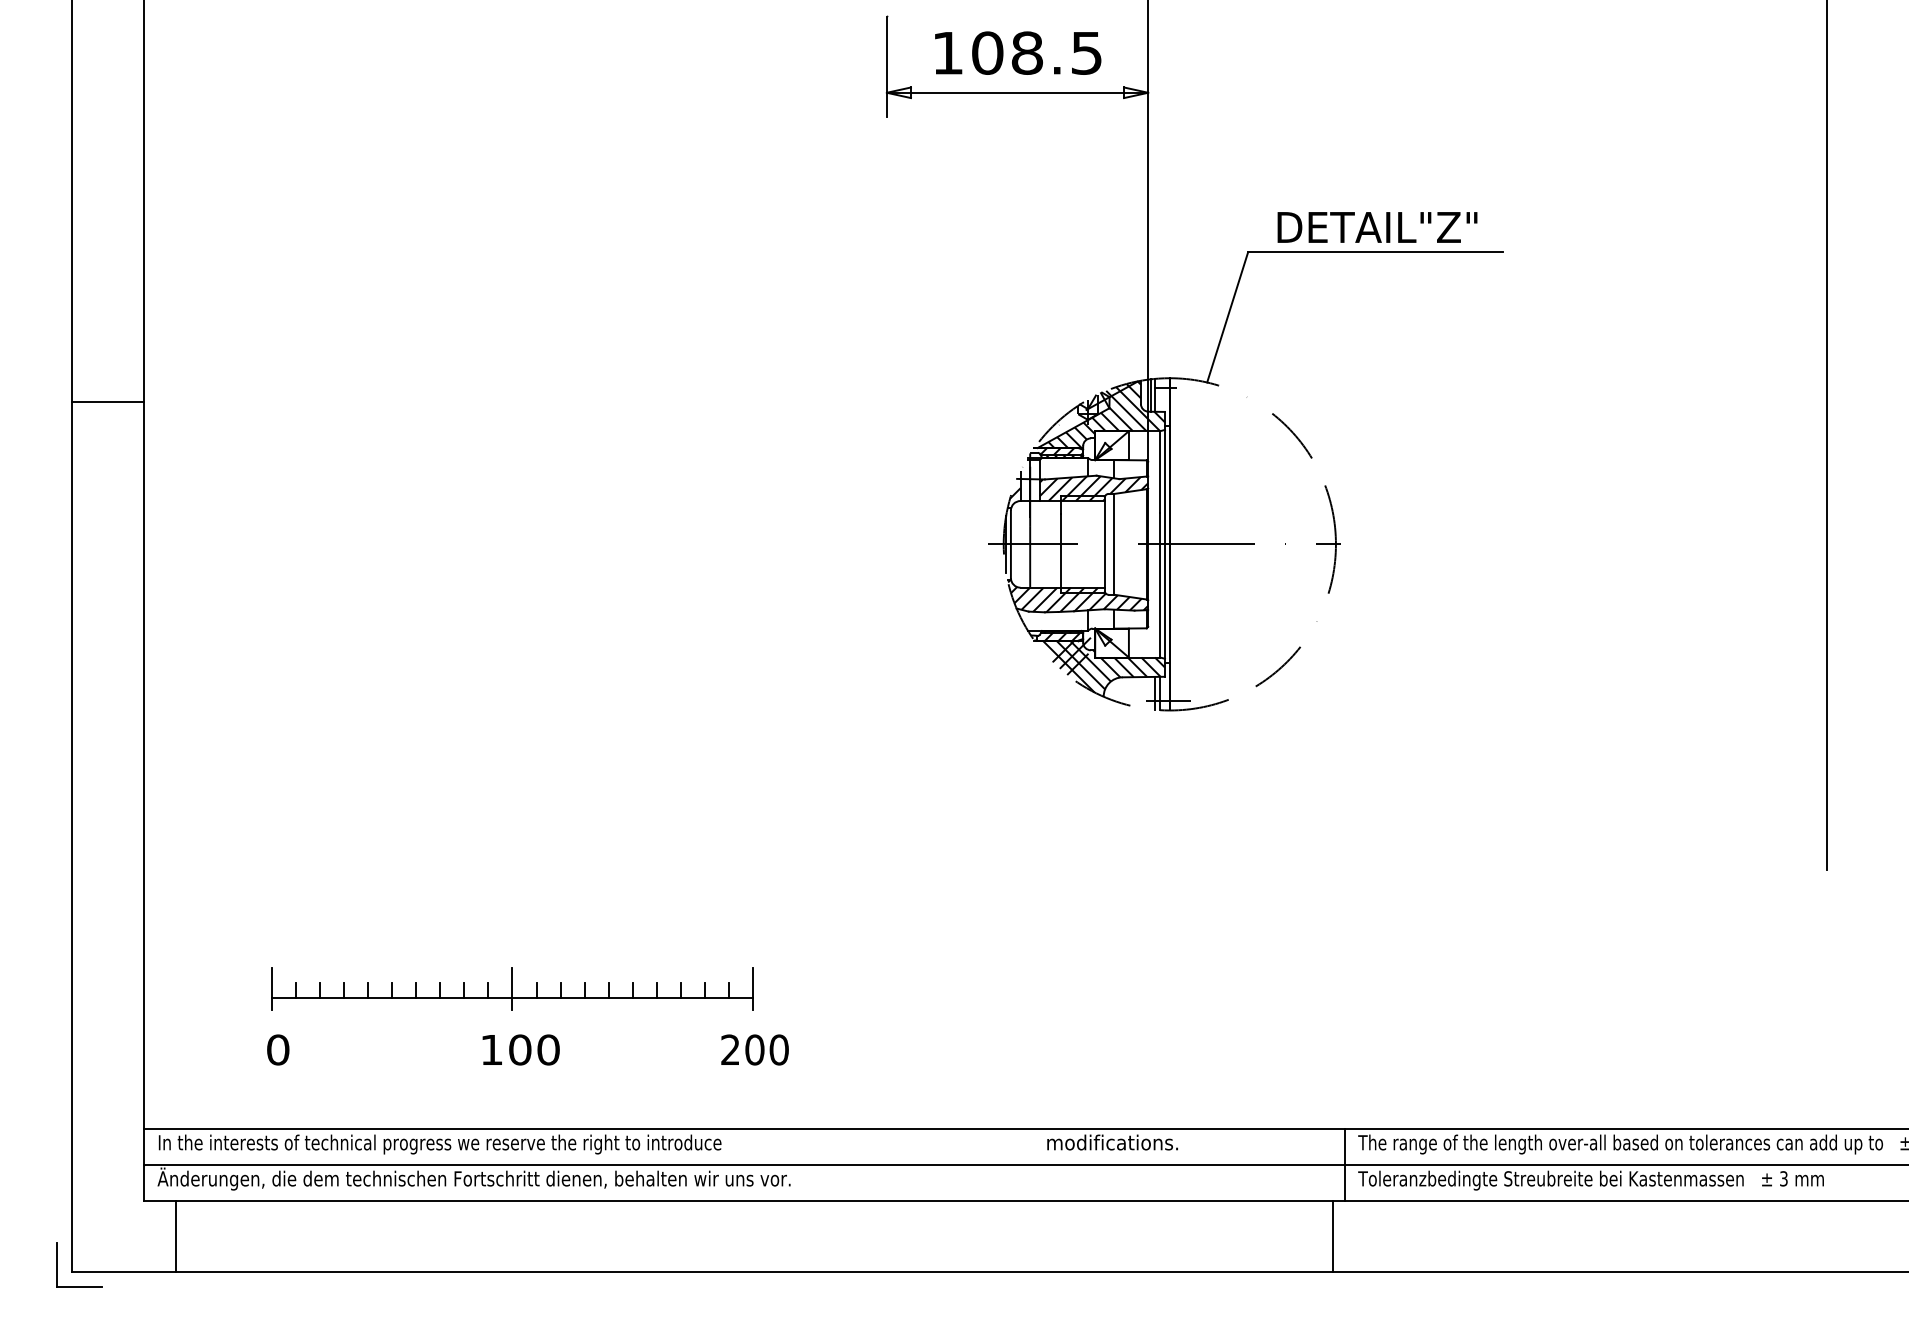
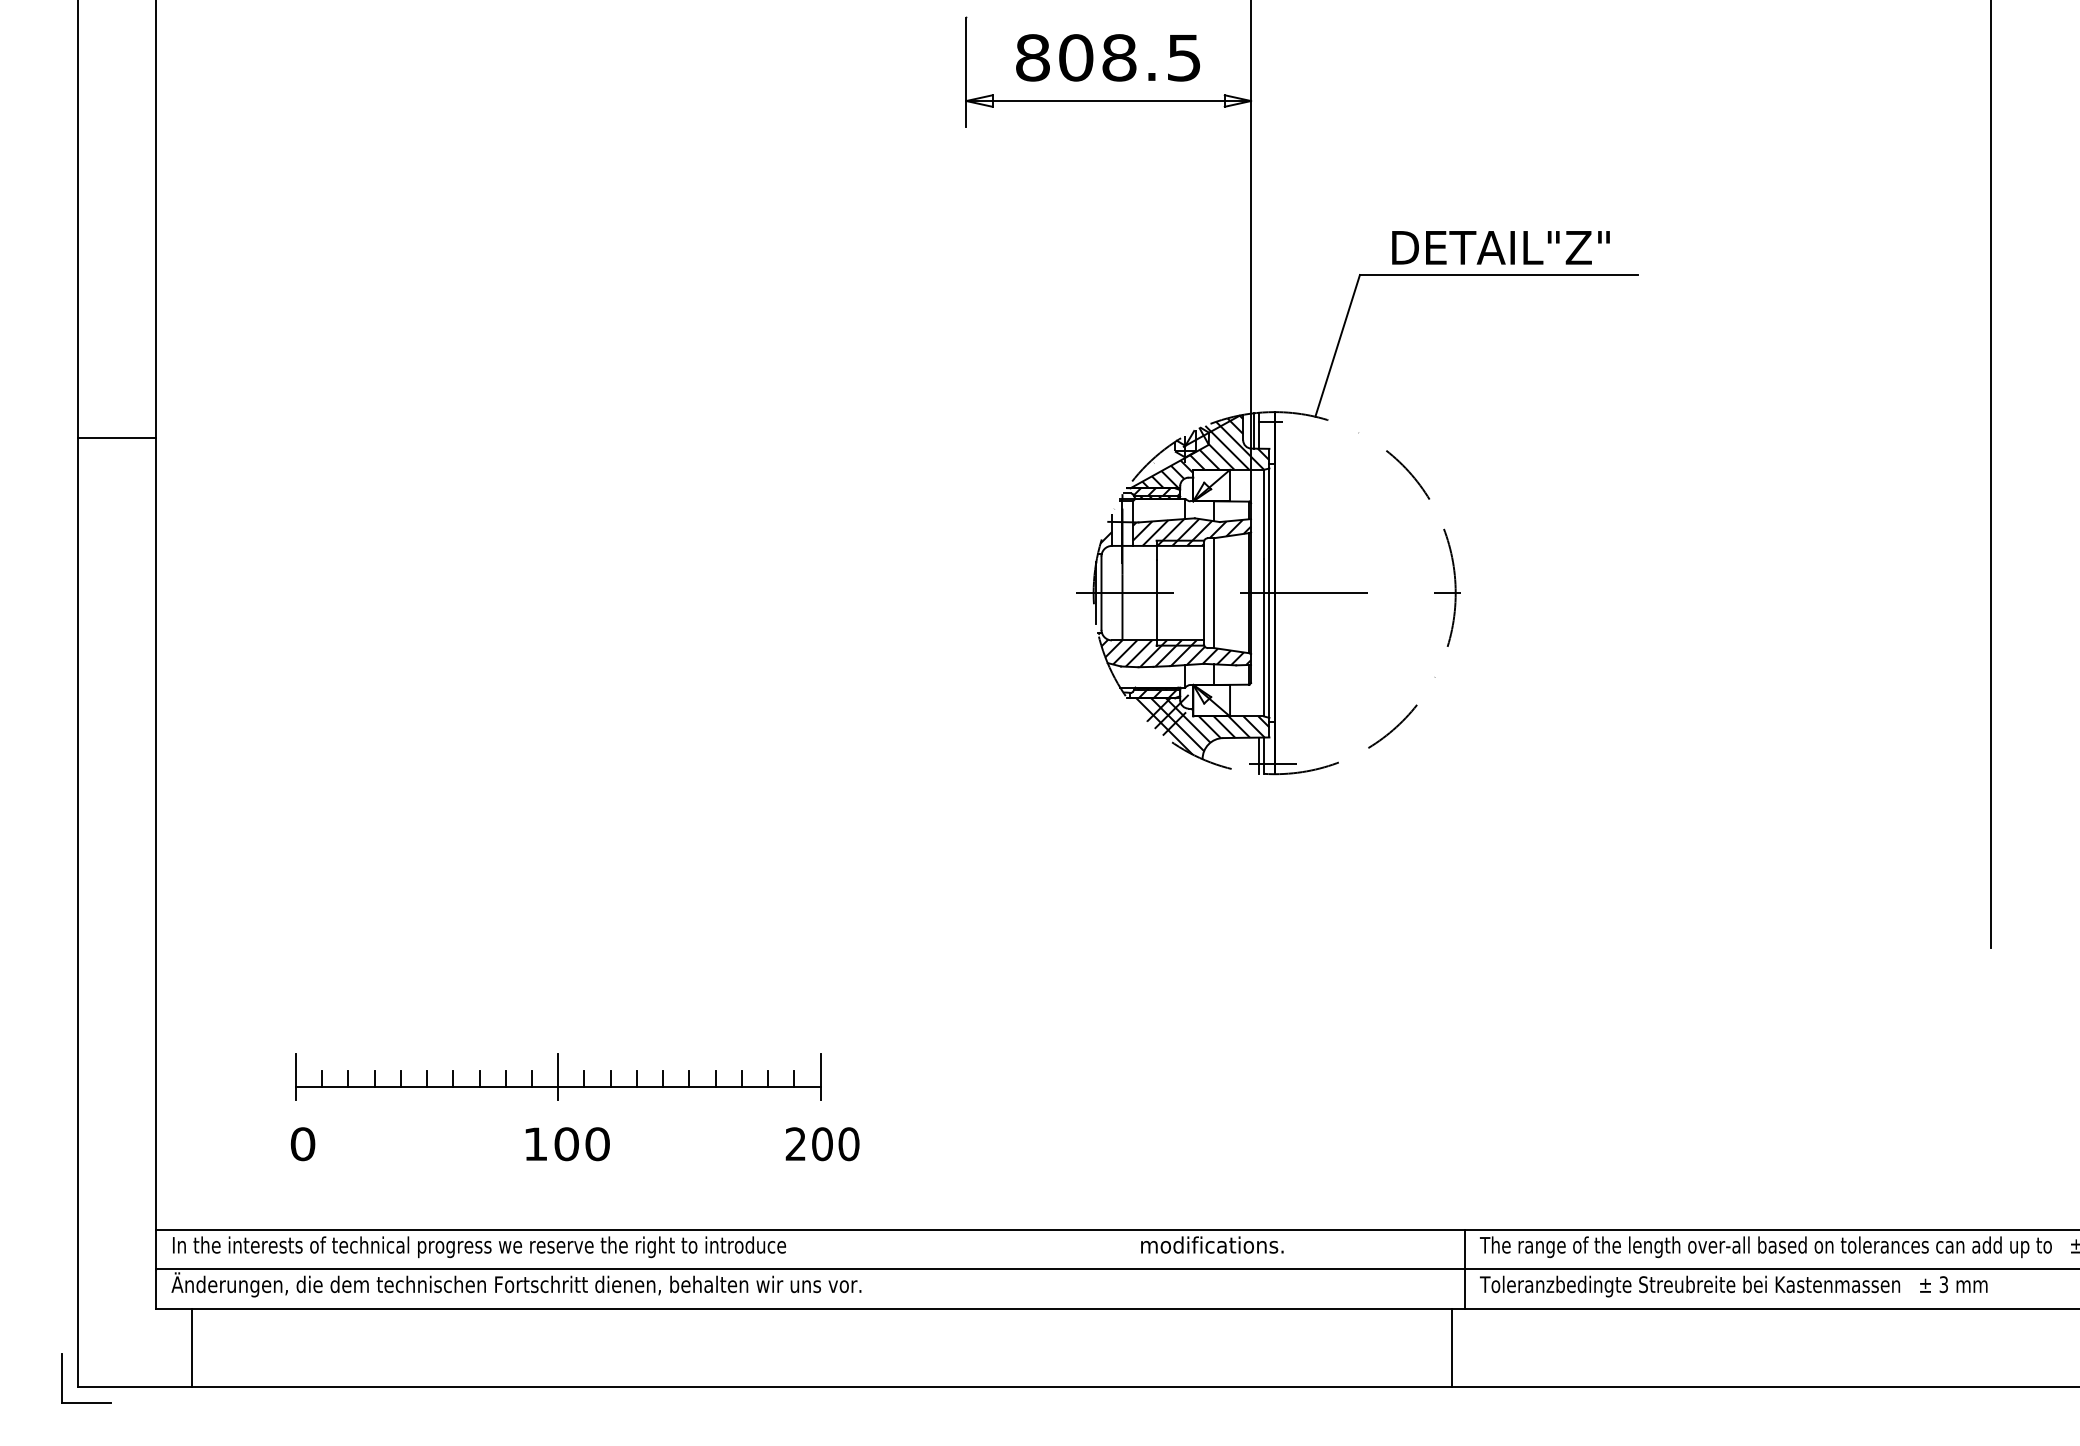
text: (947, 52) -> (1032, 57), 108.5 -> 808.5

